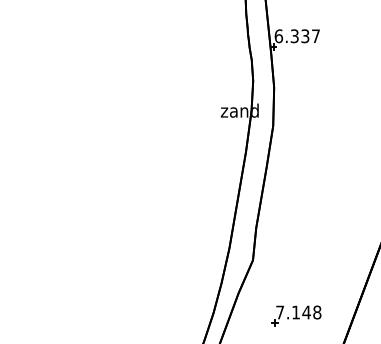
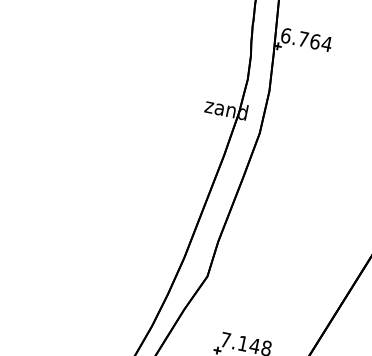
text: (305, 36) -> (315, 41), 6.337 -> 6.764

